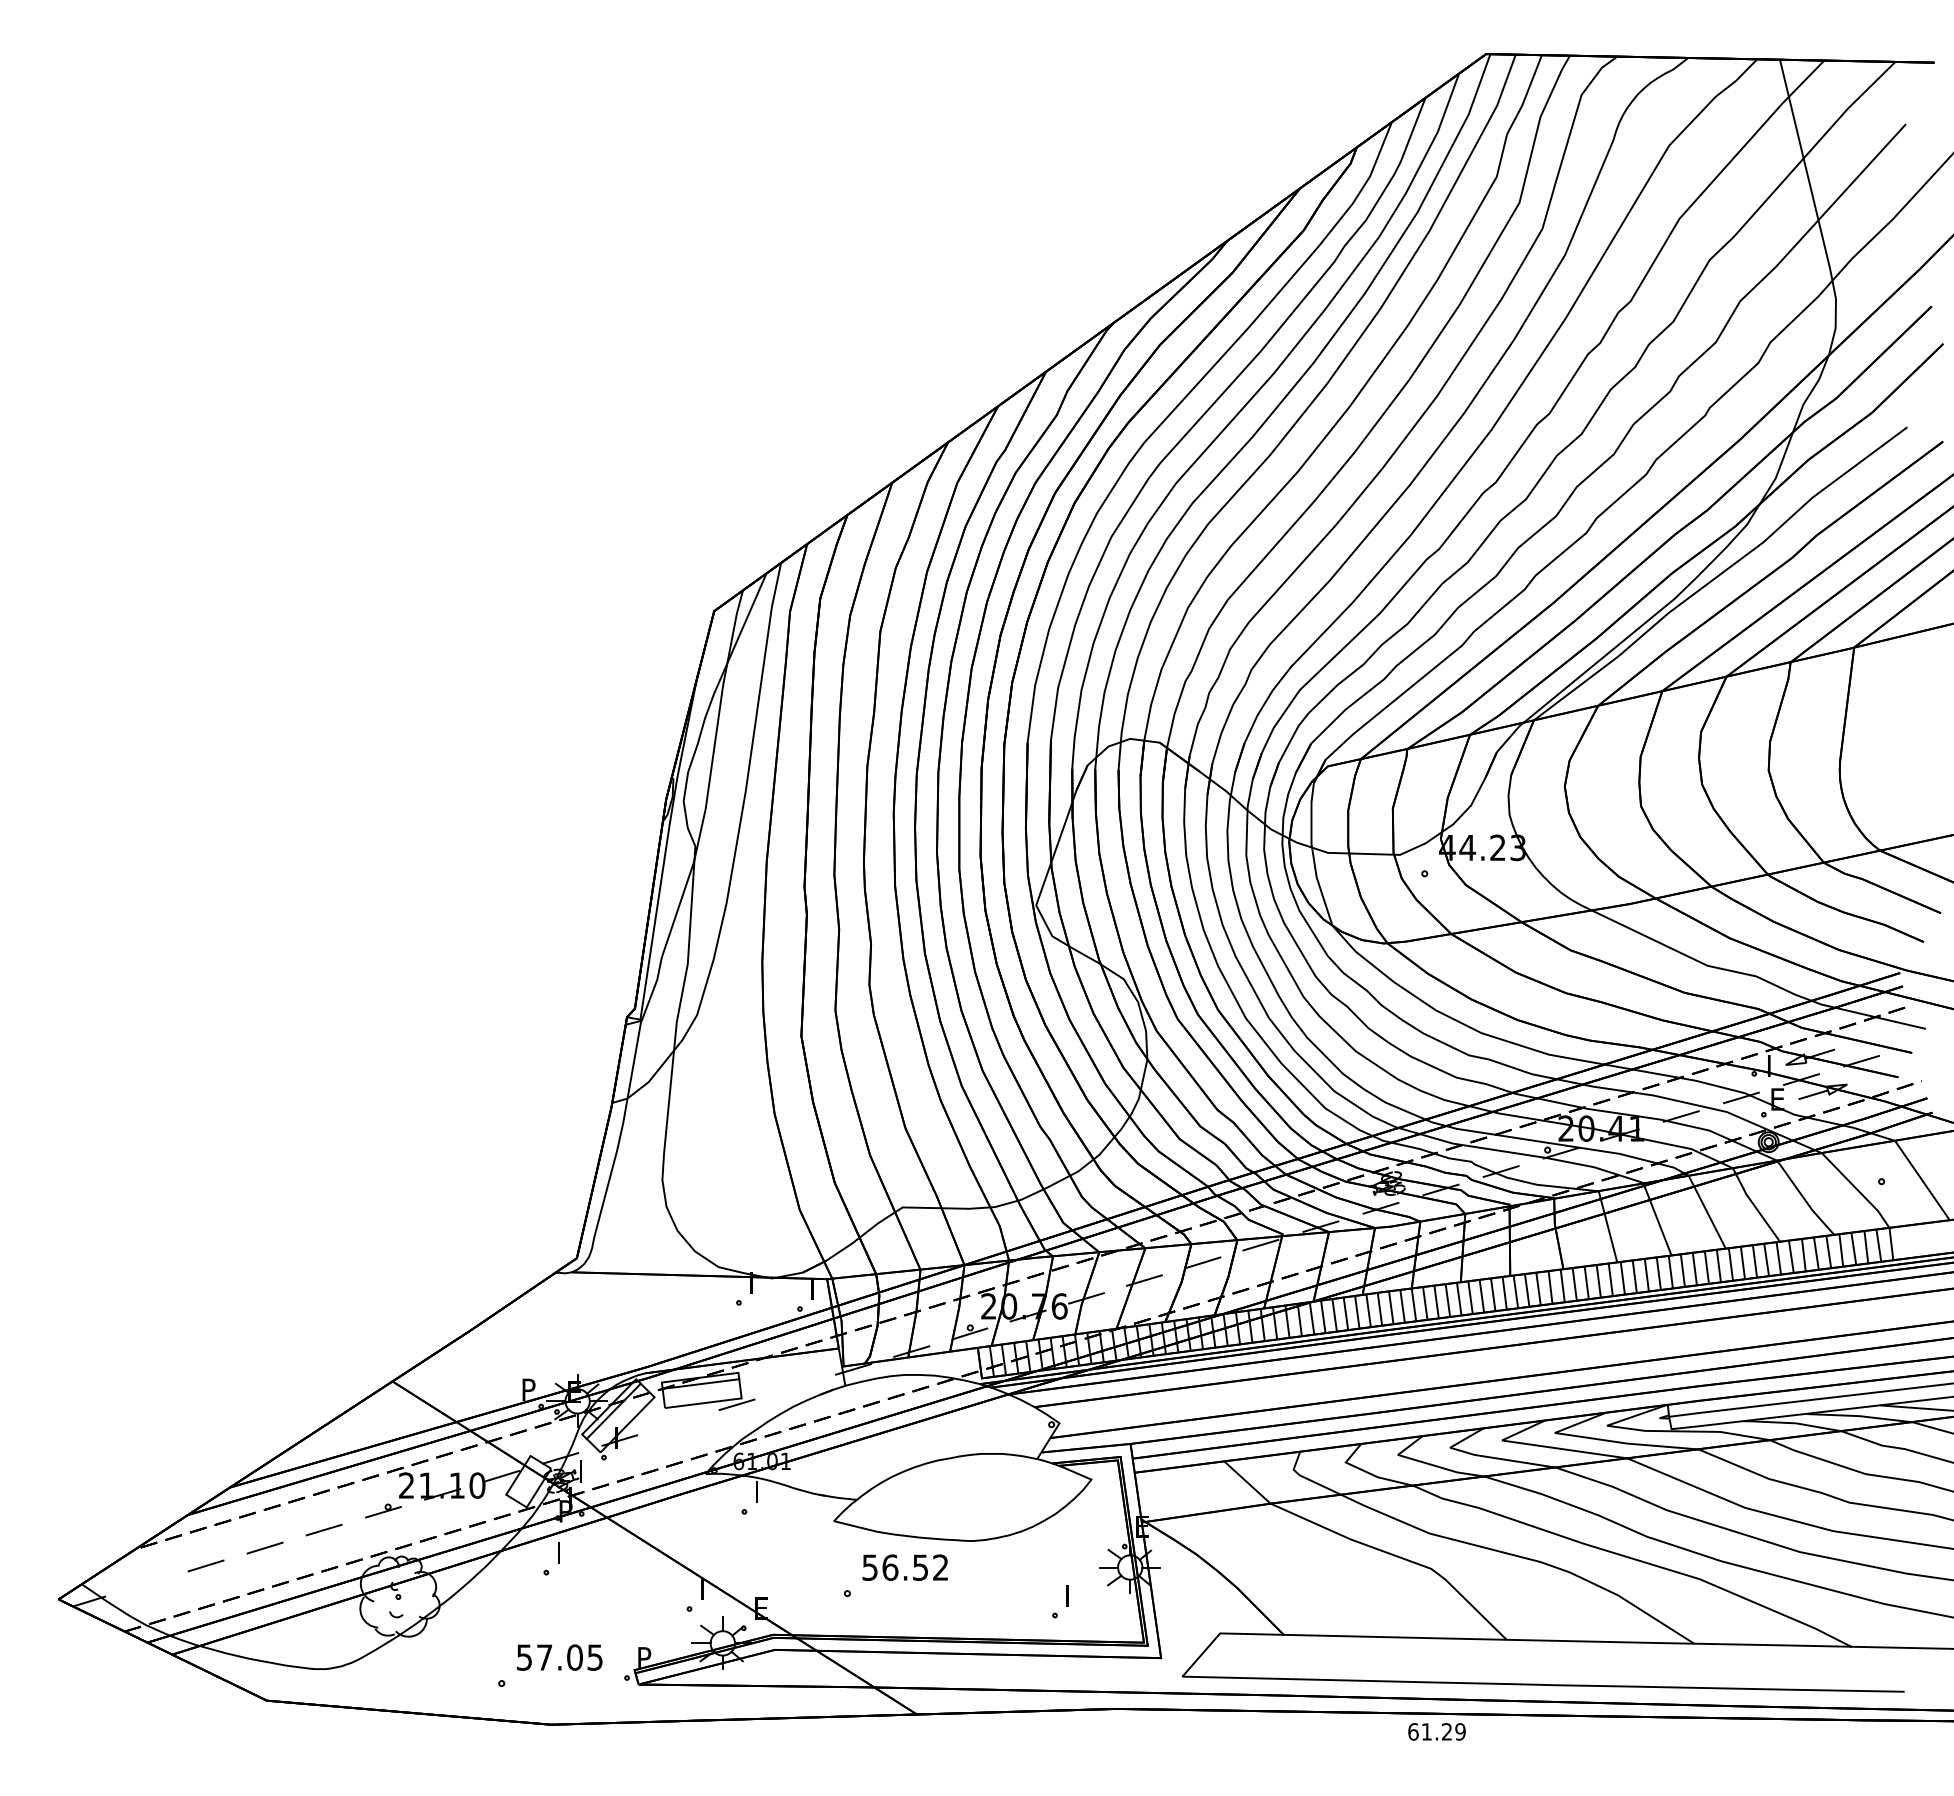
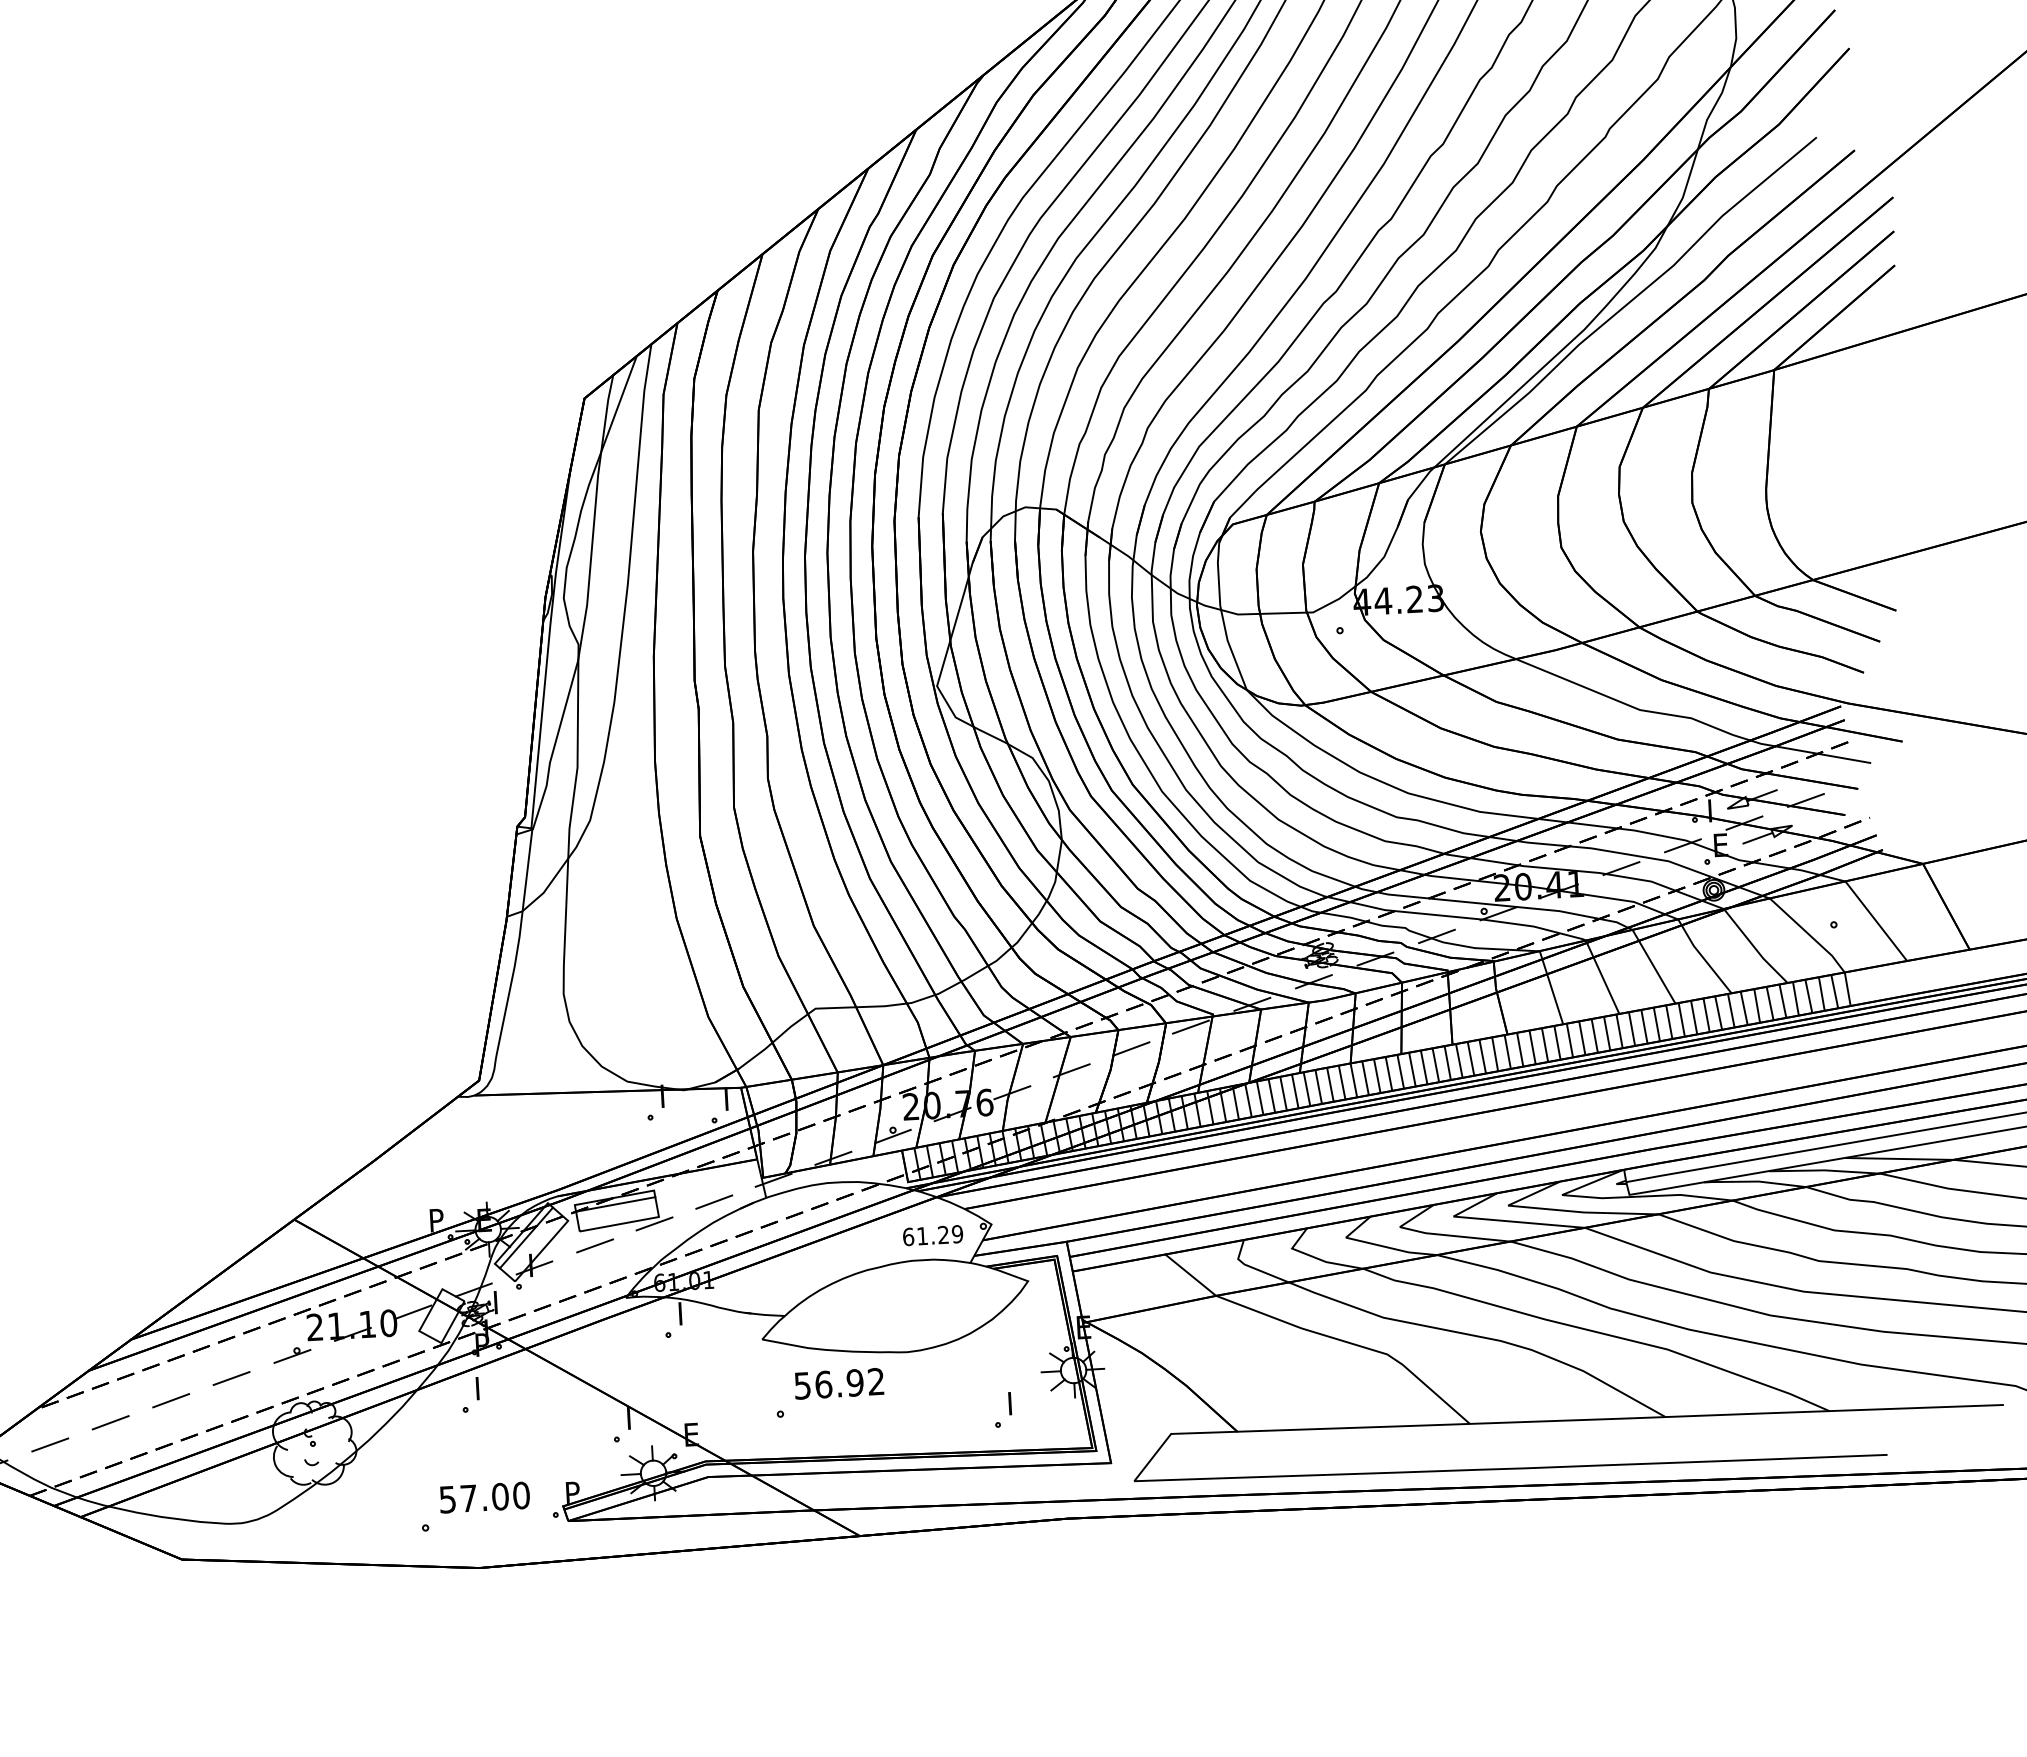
line: (795, 1386) -> (714, 1201), added
line: (678, 1422) -> (594, 1245), added
text: (920, 1567) -> (855, 1382), 56.52 -> 56.92
line: (146, 1583) -> (49, 1444), added
text: (595, 1657) -> (521, 1495), 57.05 -> 57.00
text: (1436, 1731) -> (932, 1235), moved

